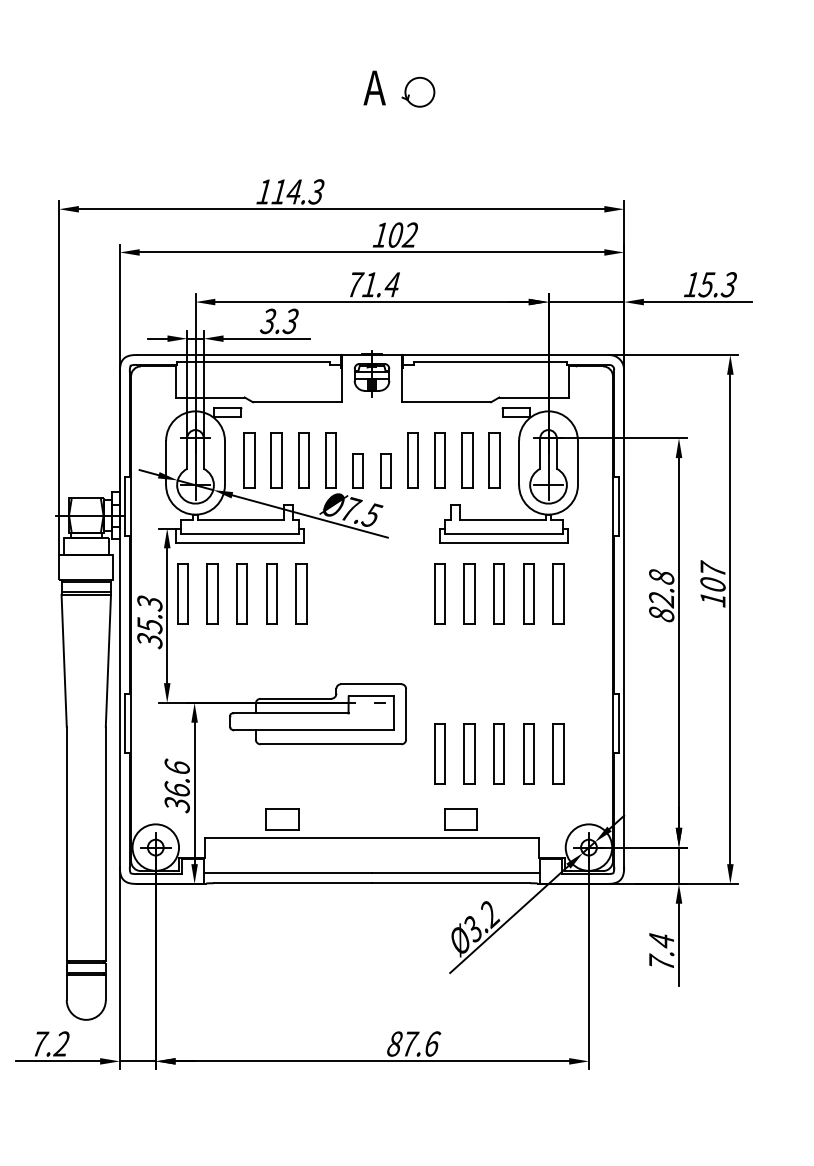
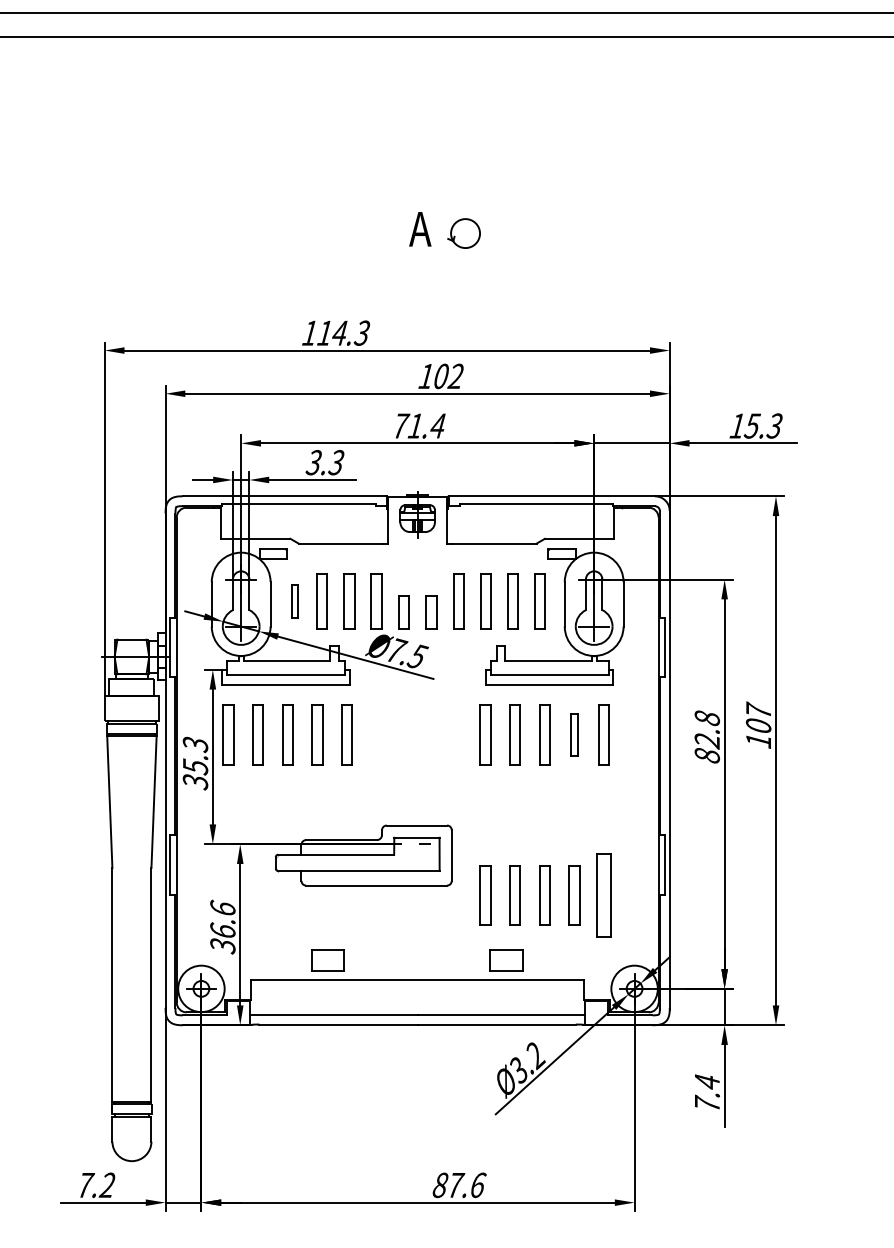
part: (248, 460) -> (294, 601), size x0.6
part: (528, 593) -> (574, 734), size x0.7
part: (557, 754) -> (603, 895), size x1.4

